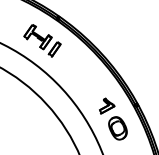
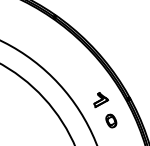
part: (42, 40) -> (40, 38), removed
part: (117, 128) -> (110, 121), size x0.6

